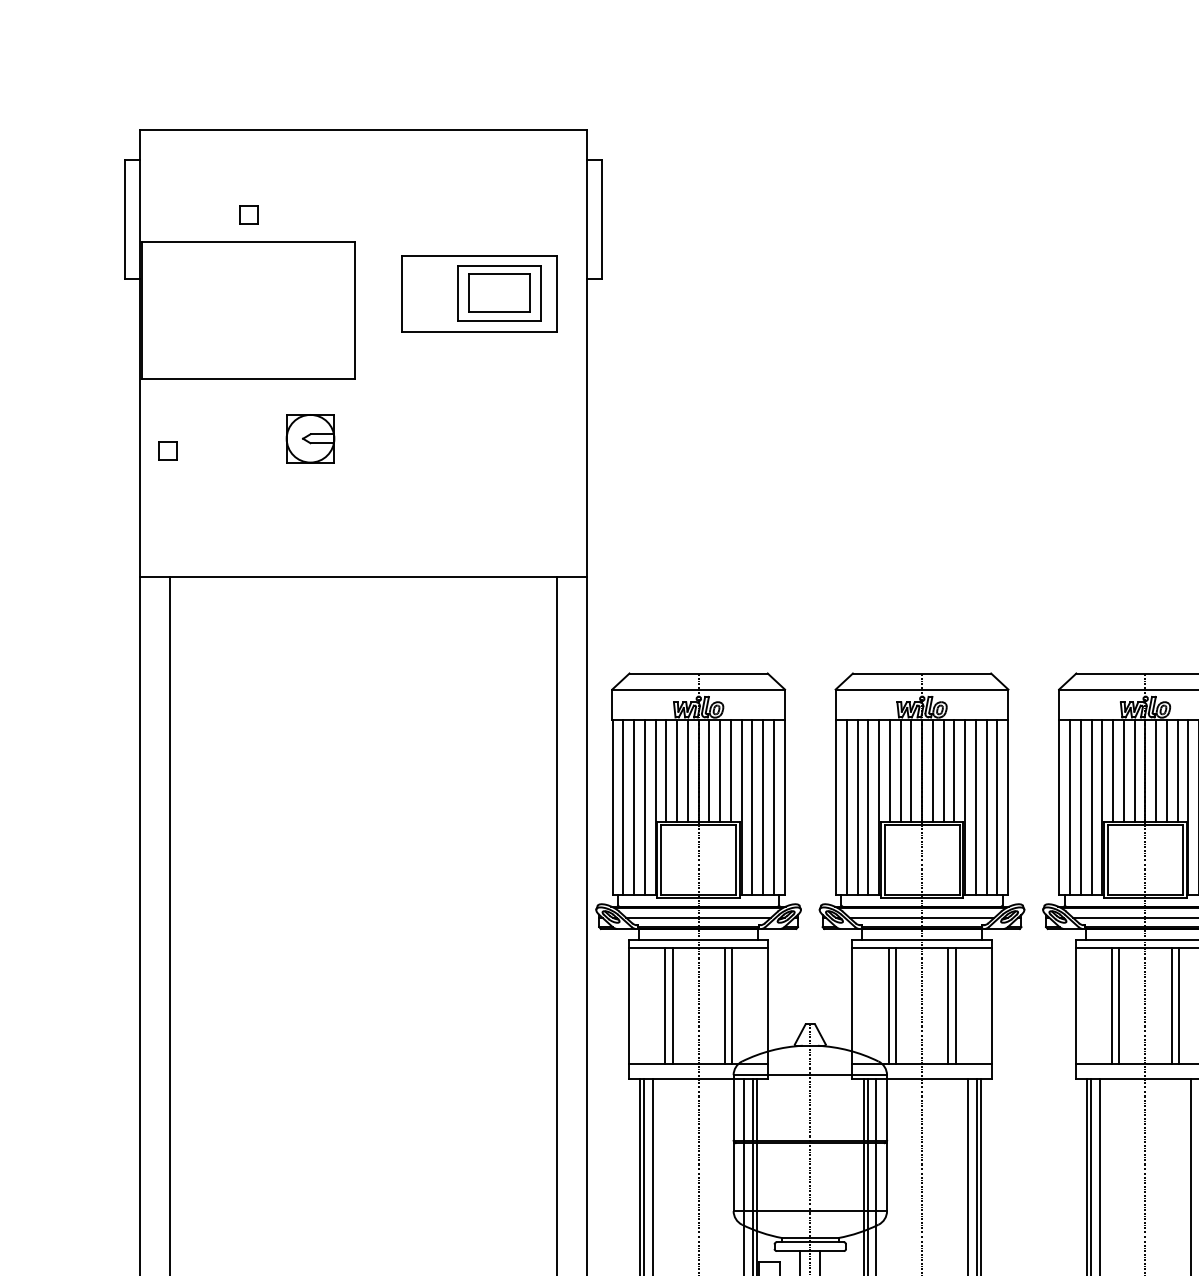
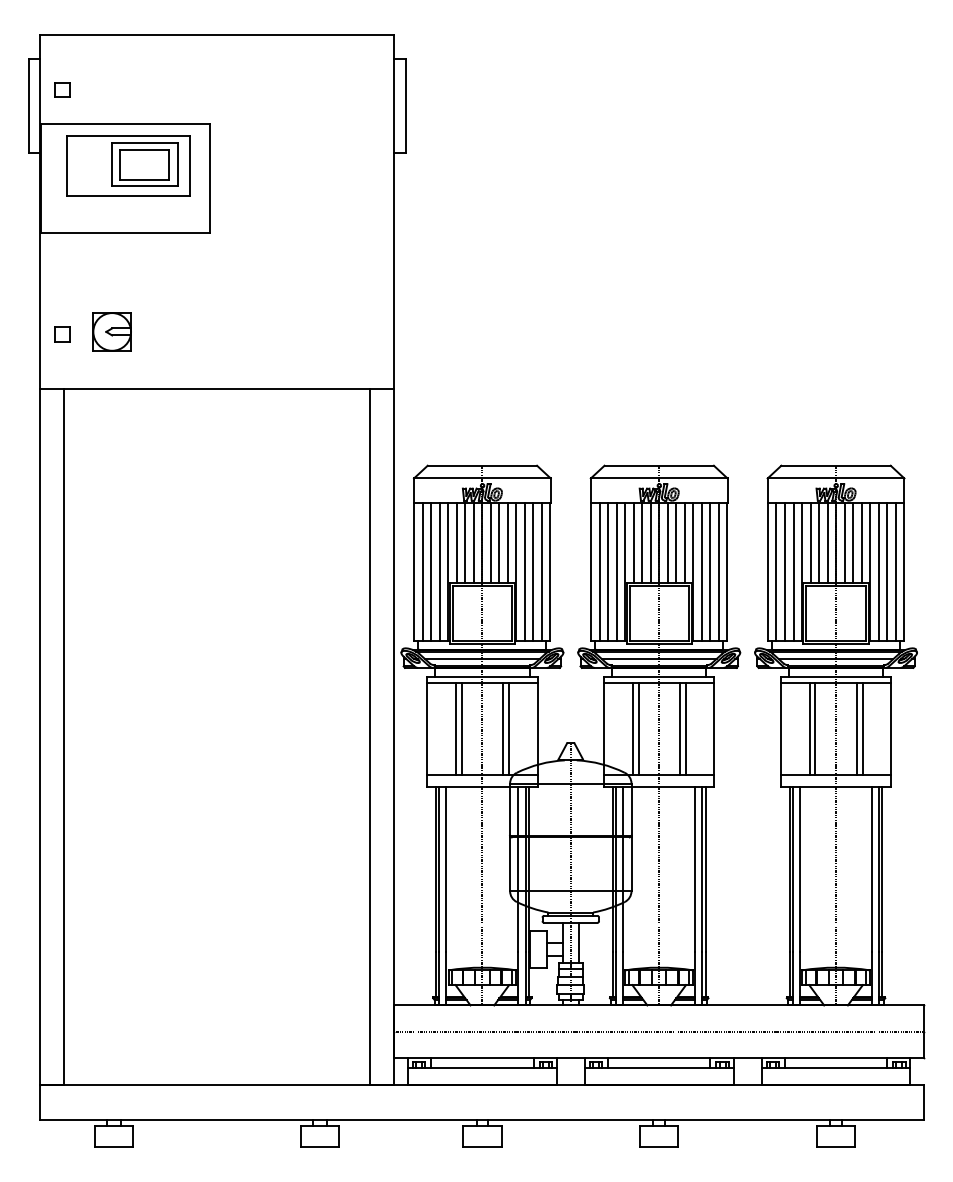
part: (248, 214) -> (62, 89), moved
part: (478, 294) -> (128, 165), moved
part: (309, 438) -> (111, 331), moved
part: (168, 450) -> (62, 334), moved

